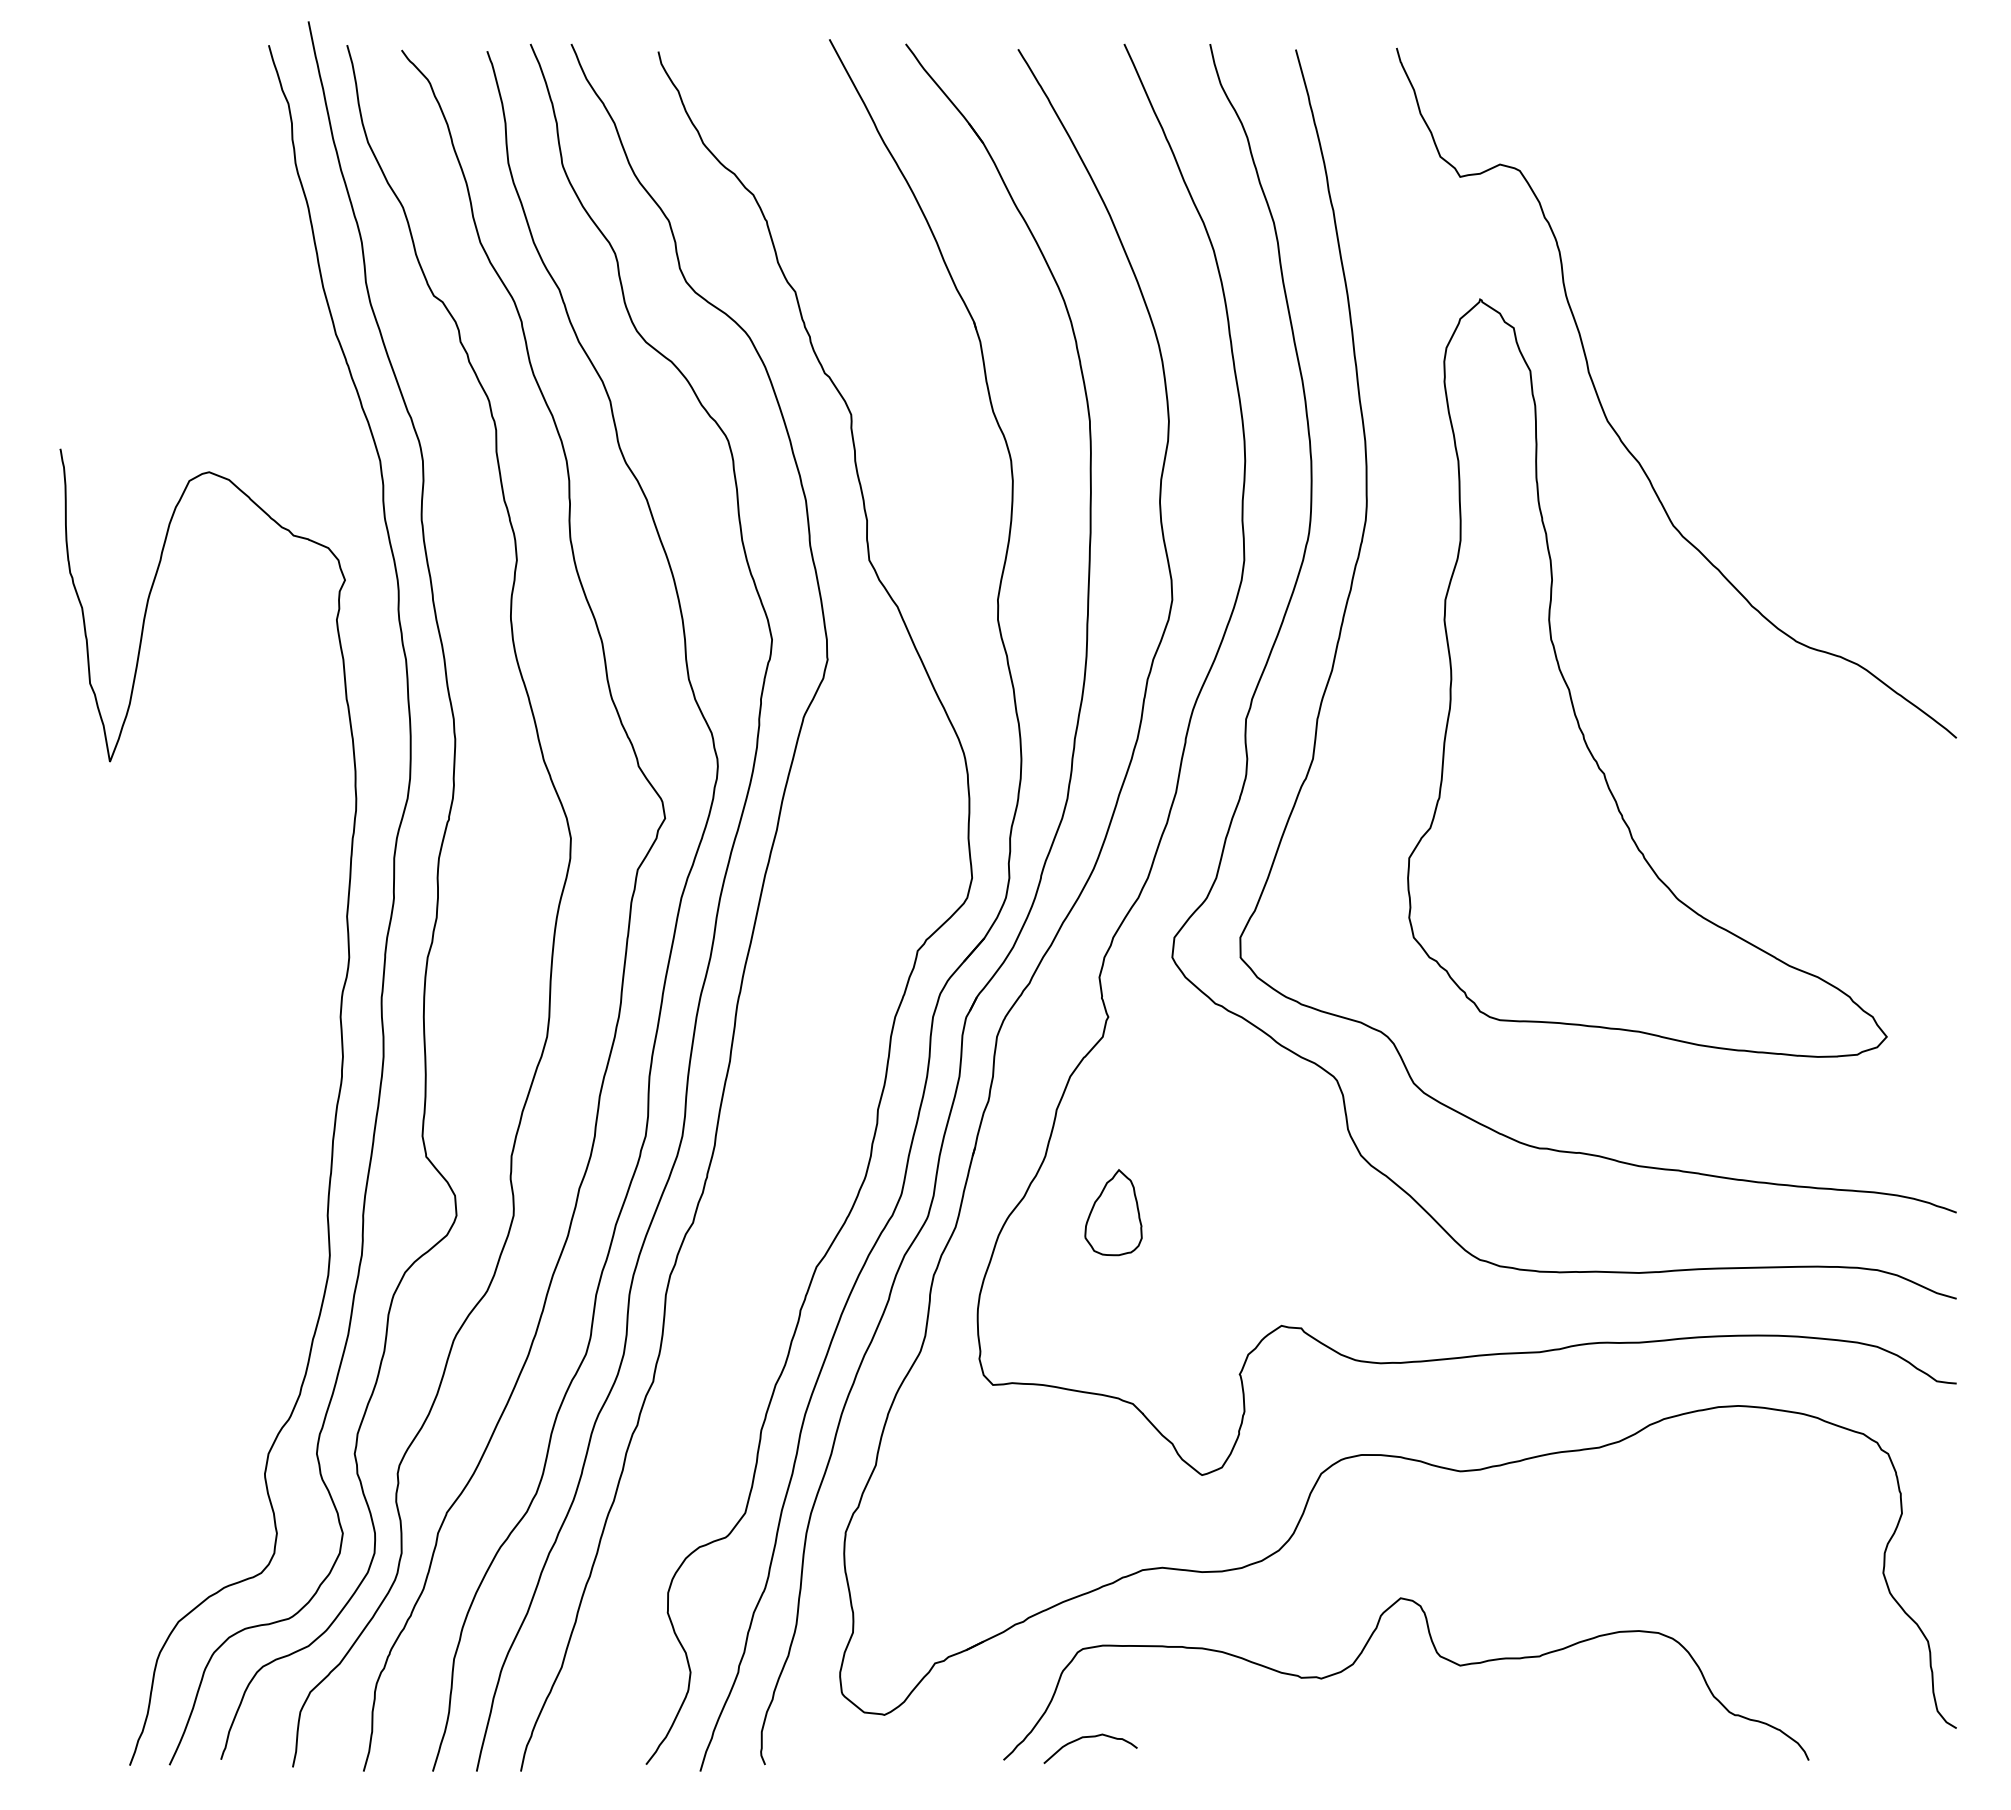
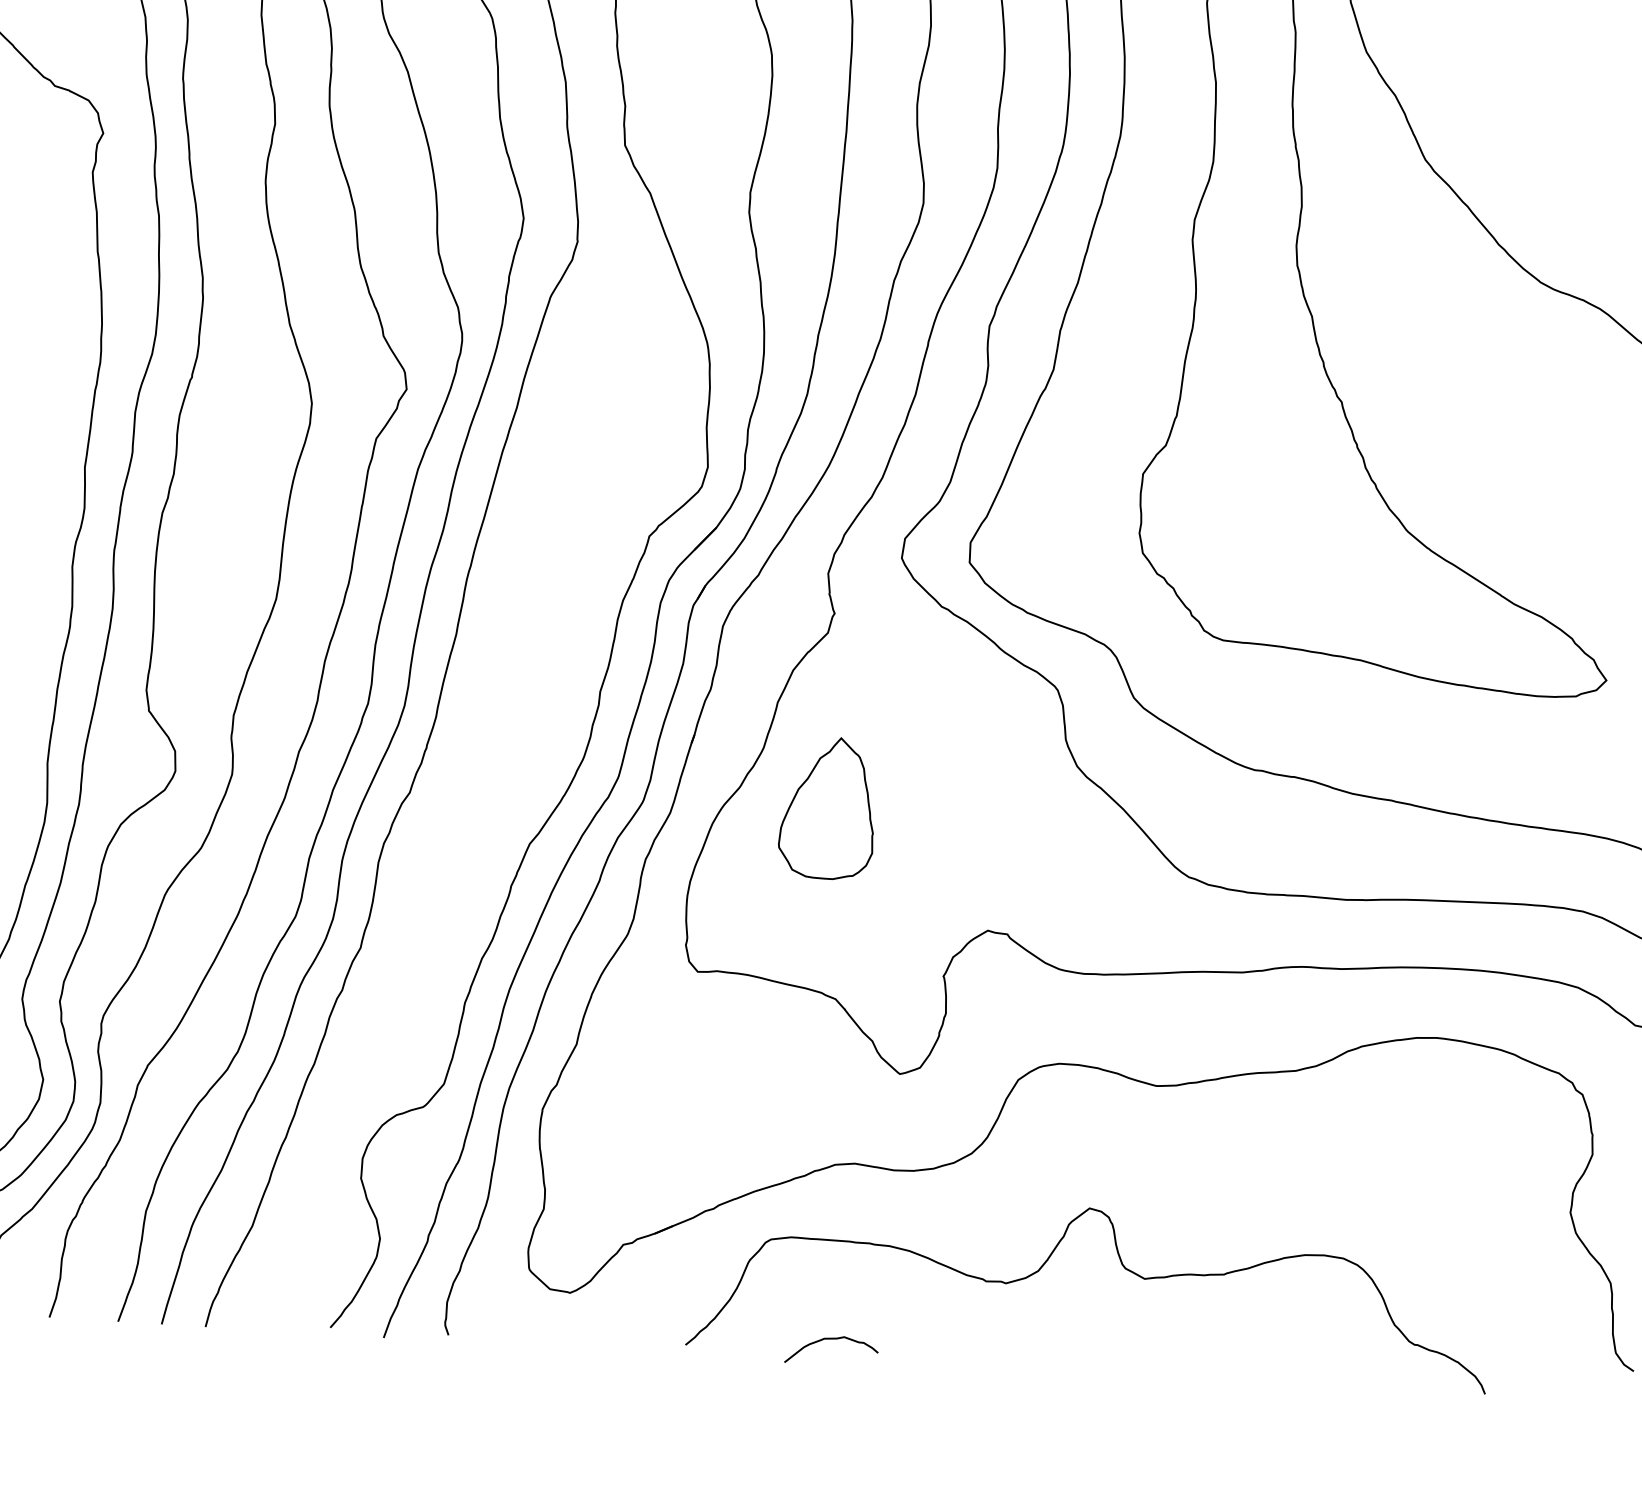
part: (1113, 1212) -> (827, 807), size x1.67
curve: (1090, 1737) -> (832, 1339), moved

